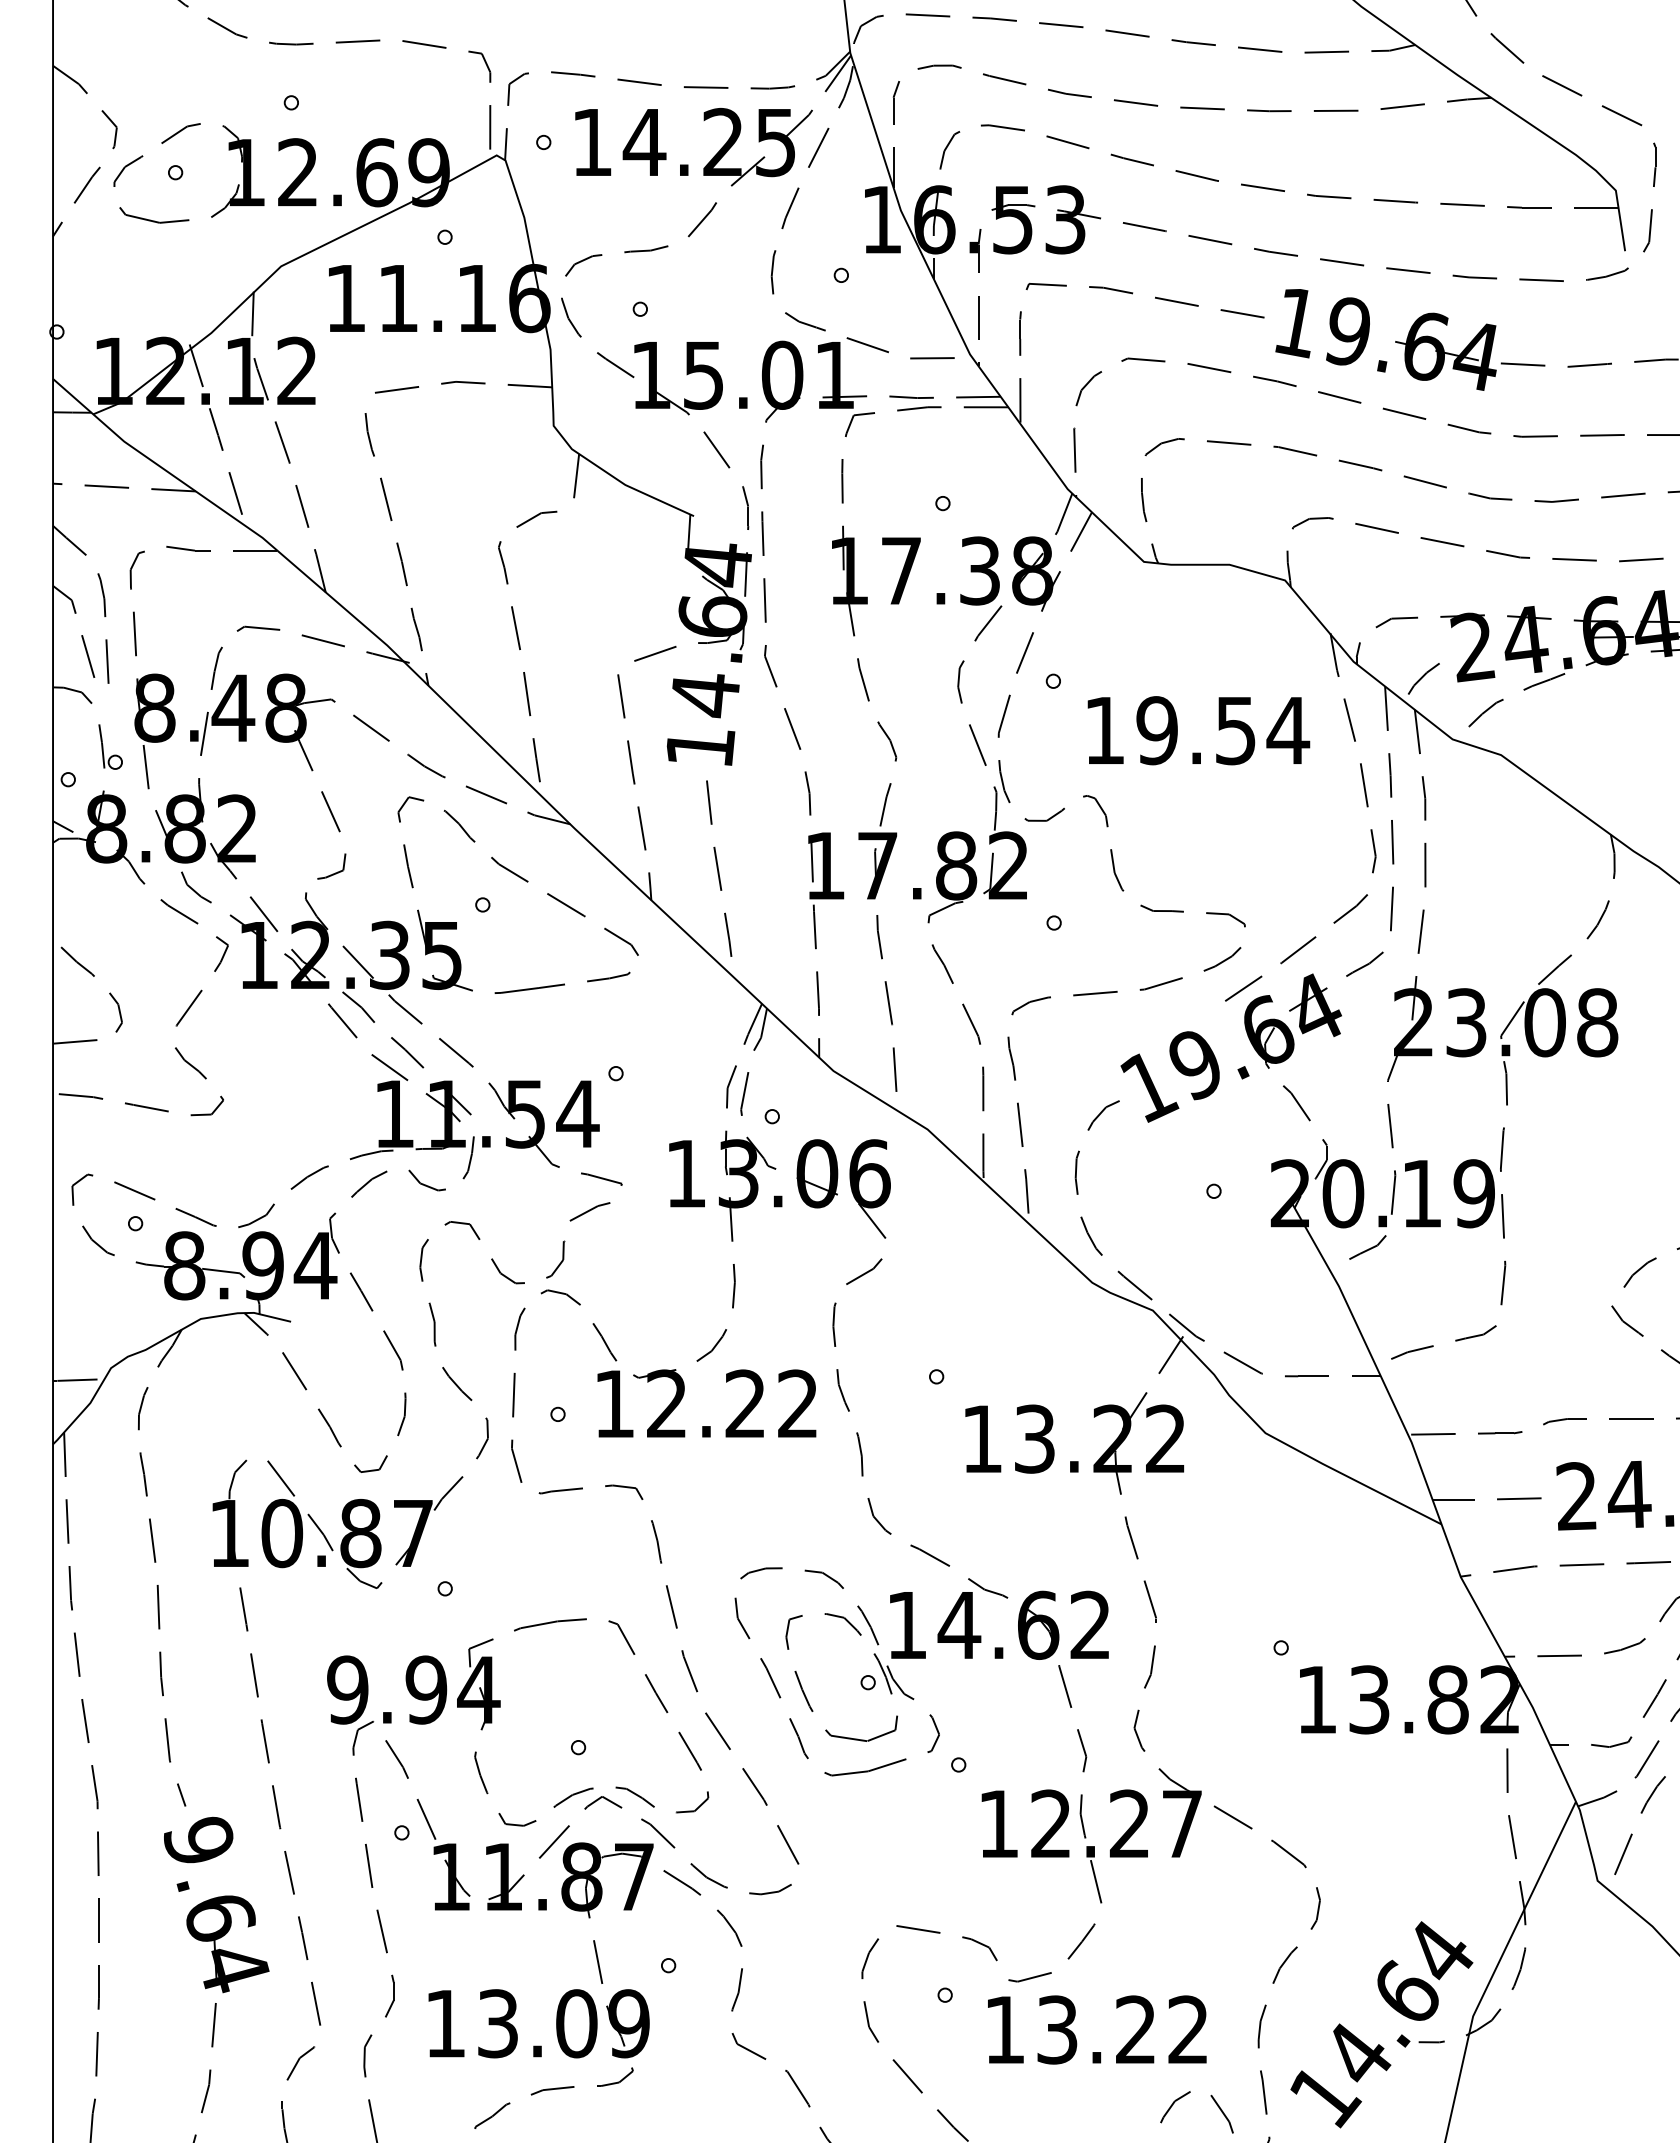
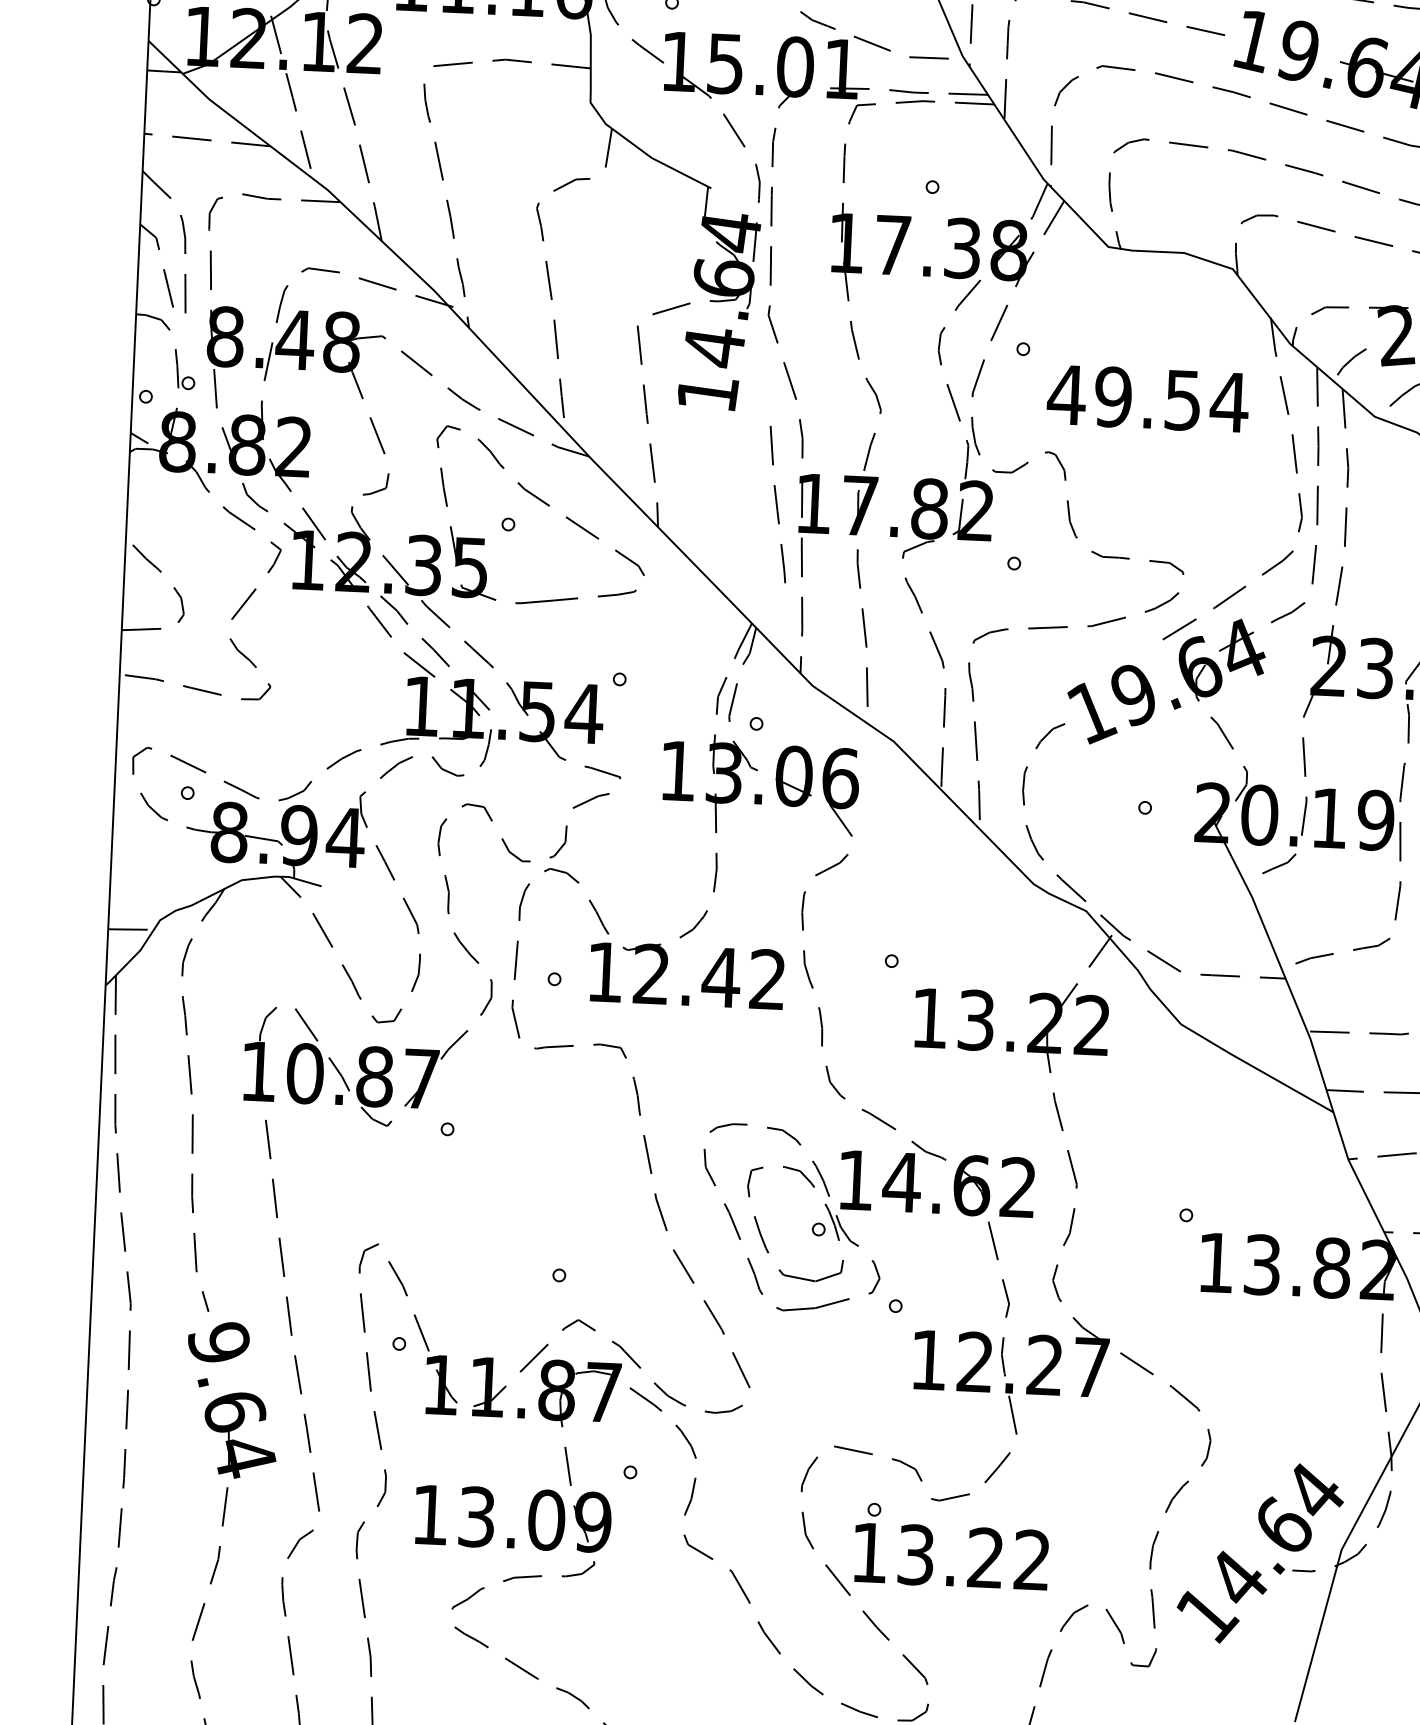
text: (1104, 730) -> (1066, 394), 19.54 -> 49.54
line: (718, 868) -> (777, 504), moved
text: (745, 1403) -> (721, 977), 12.22 -> 12.42
part: (500, 1707) -> (491, 1236), removed
text: (1097, 2029) -> (951, 1556), moved

